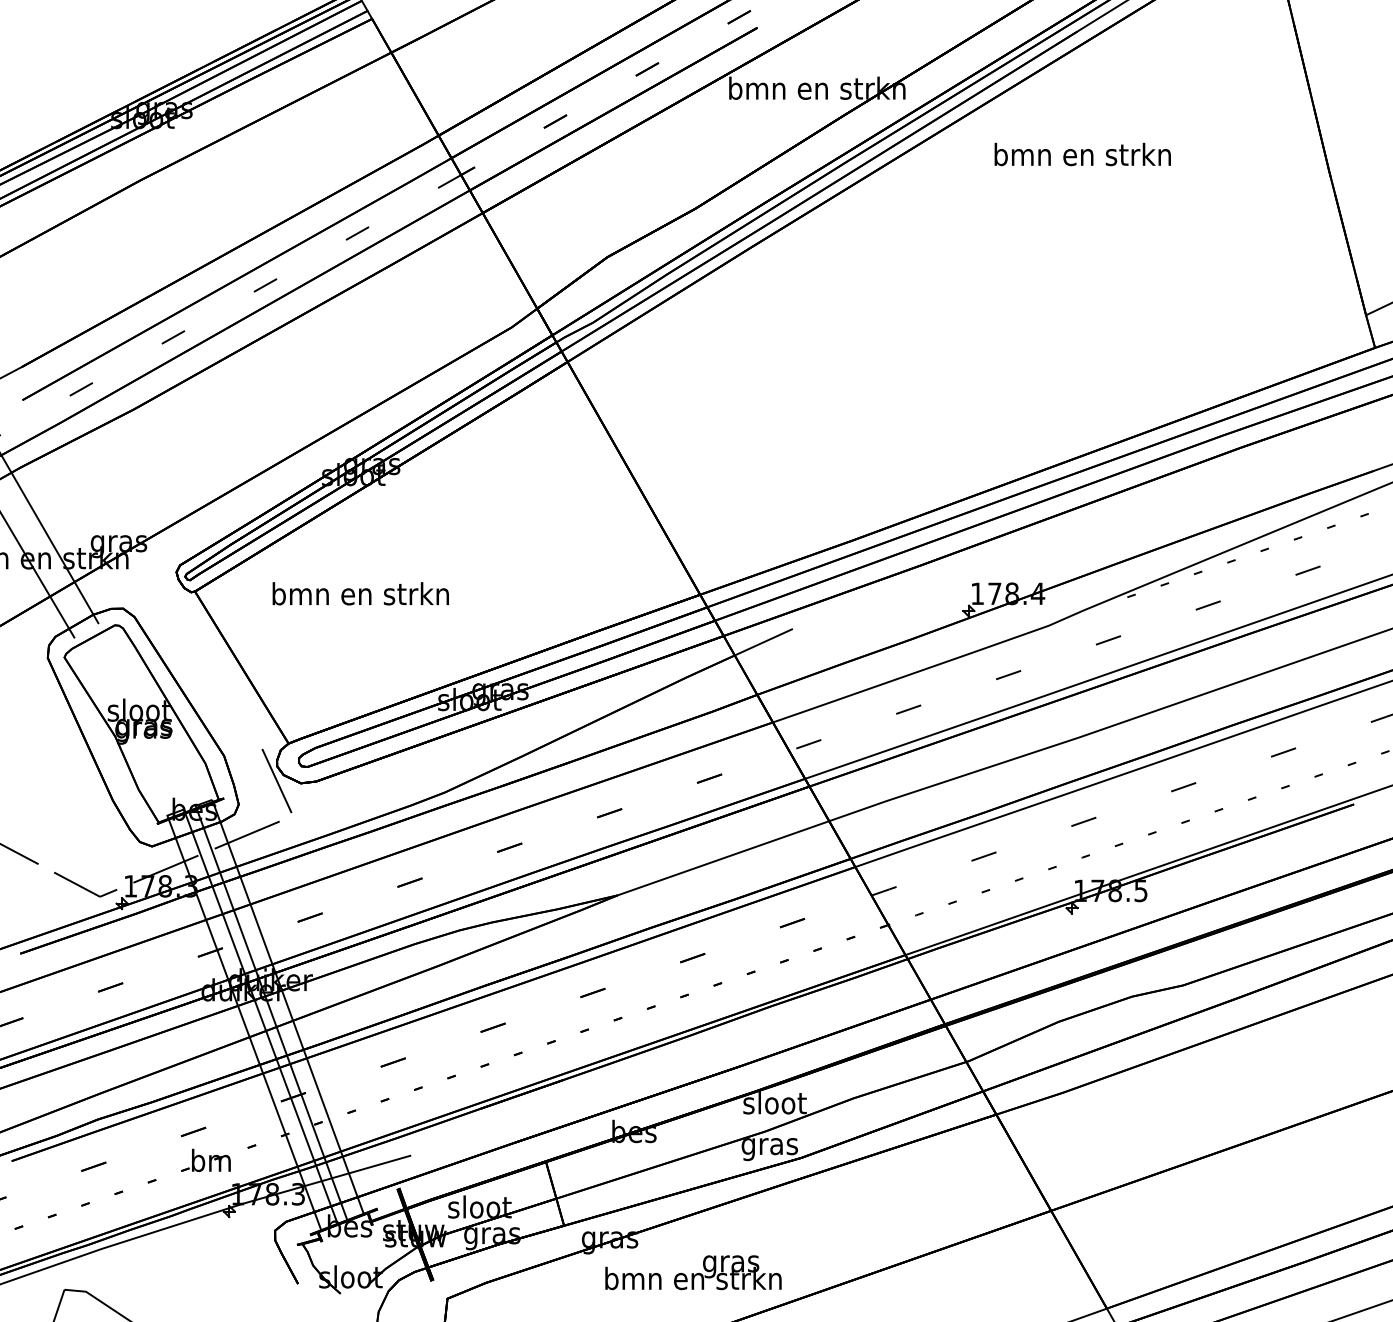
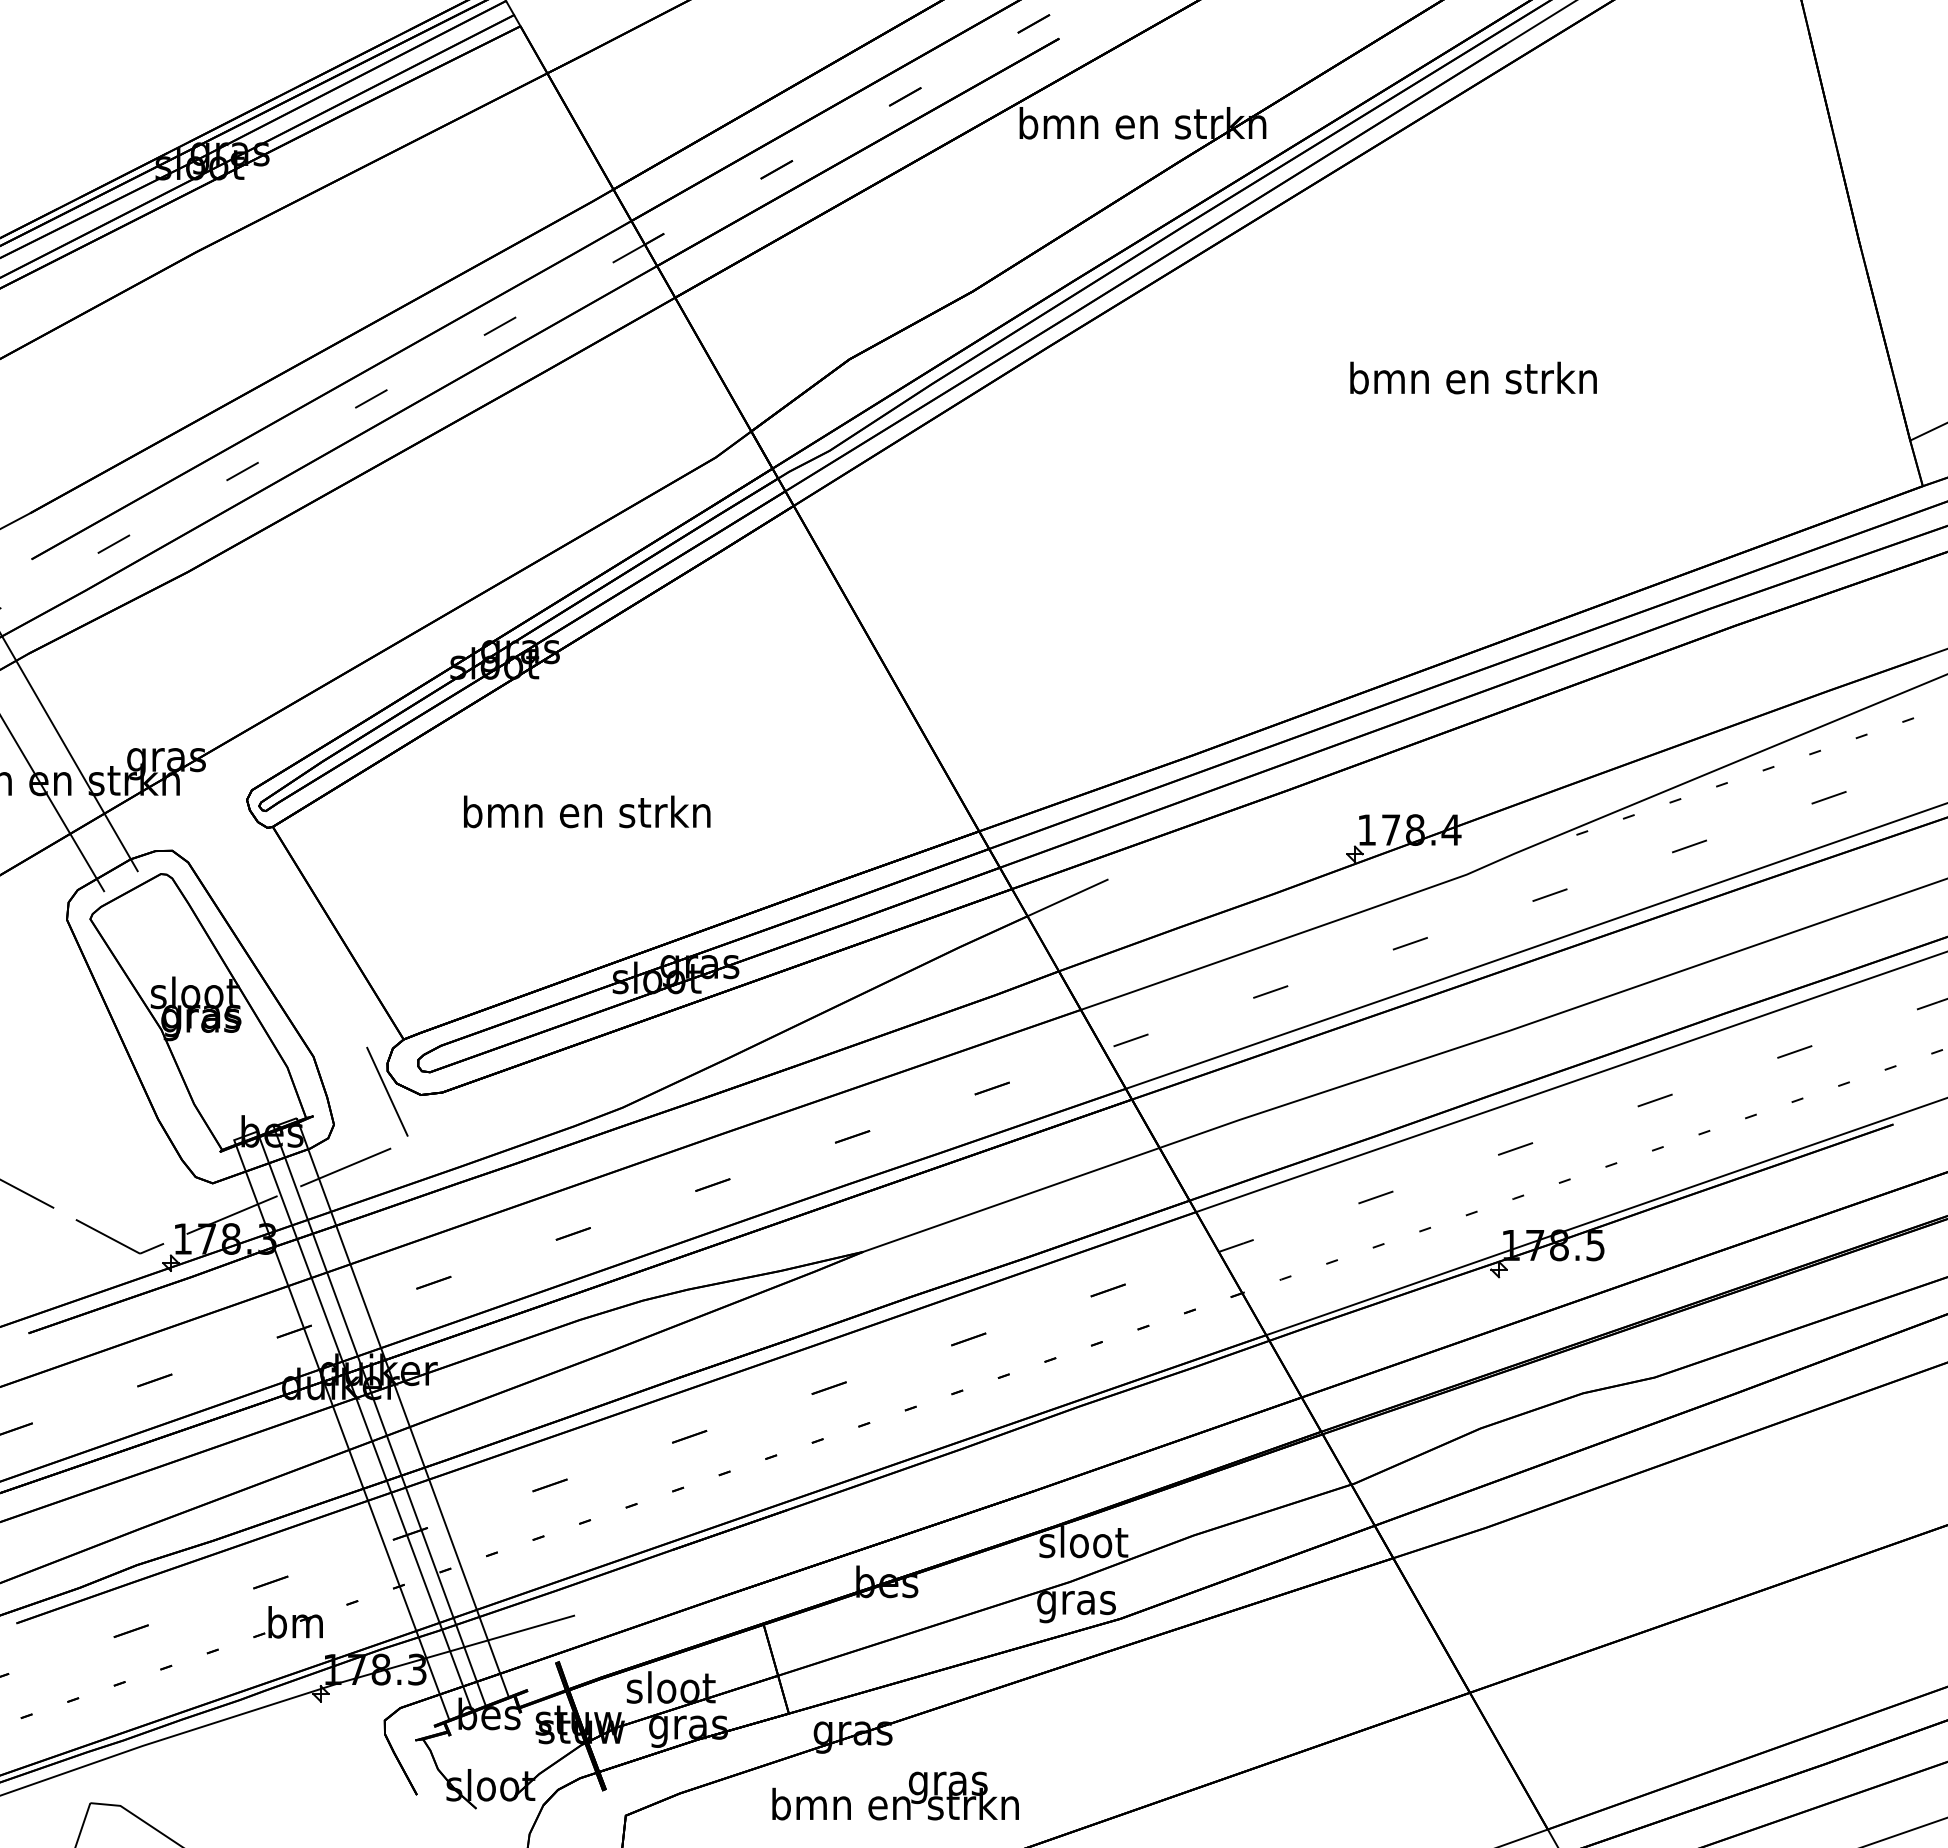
text: (1082, 154) -> (1473, 378), moved
text: (360, 593) -> (586, 811), moved
text: (693, 1272) -> (895, 1795), moved

